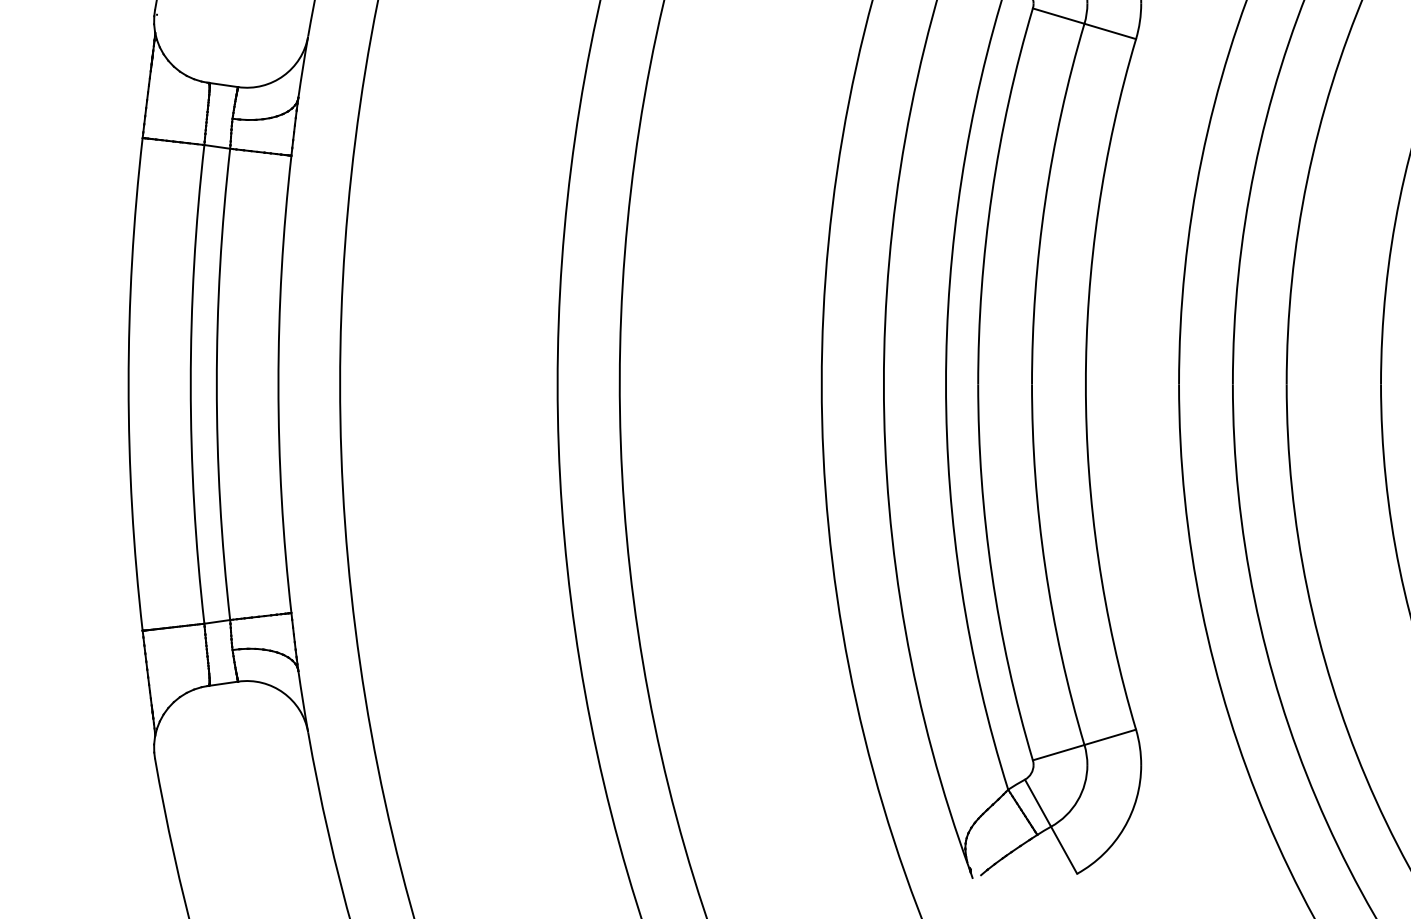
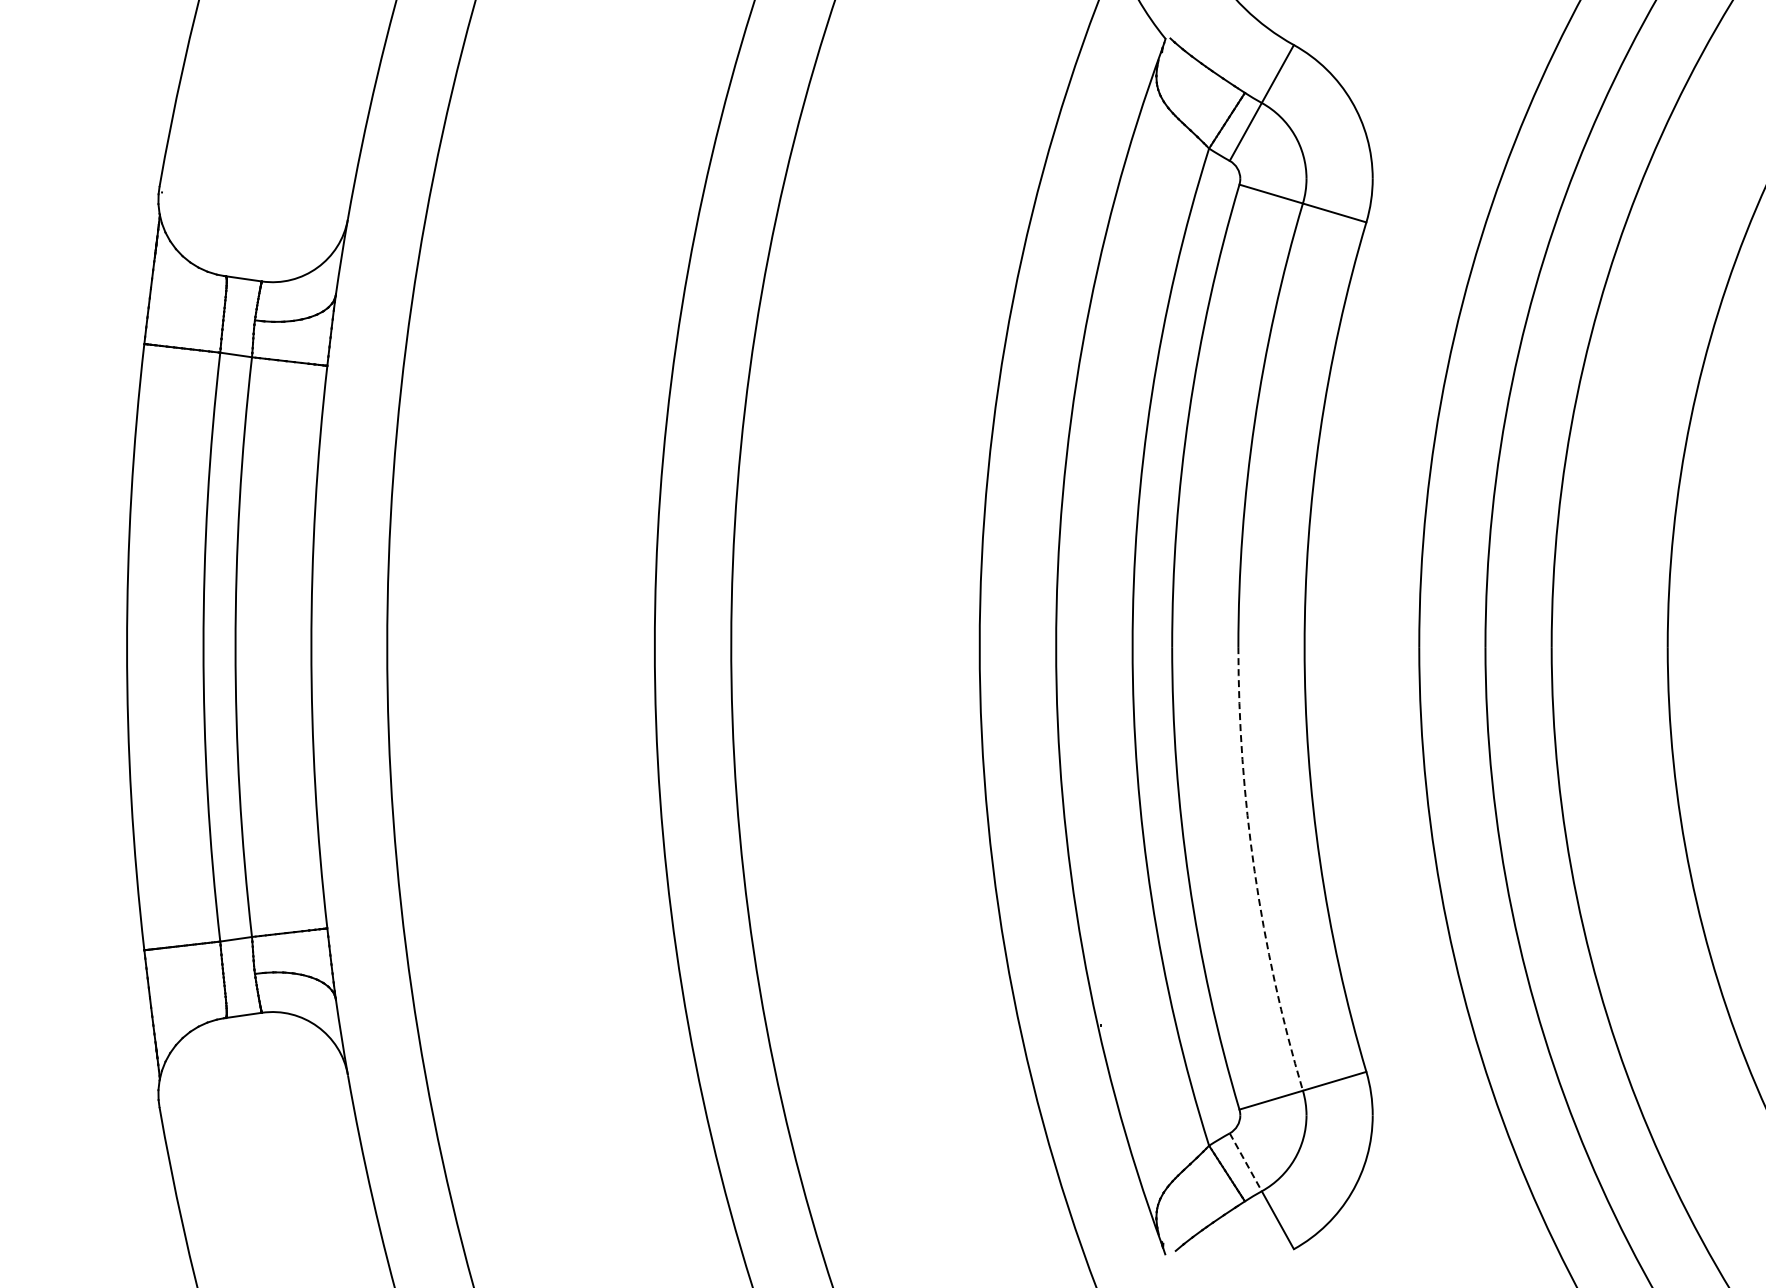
arc: (1045, 566) -> (1254, 871), solid -> dashed
line: (1038, 803) -> (1246, 1162), solid -> dashed

